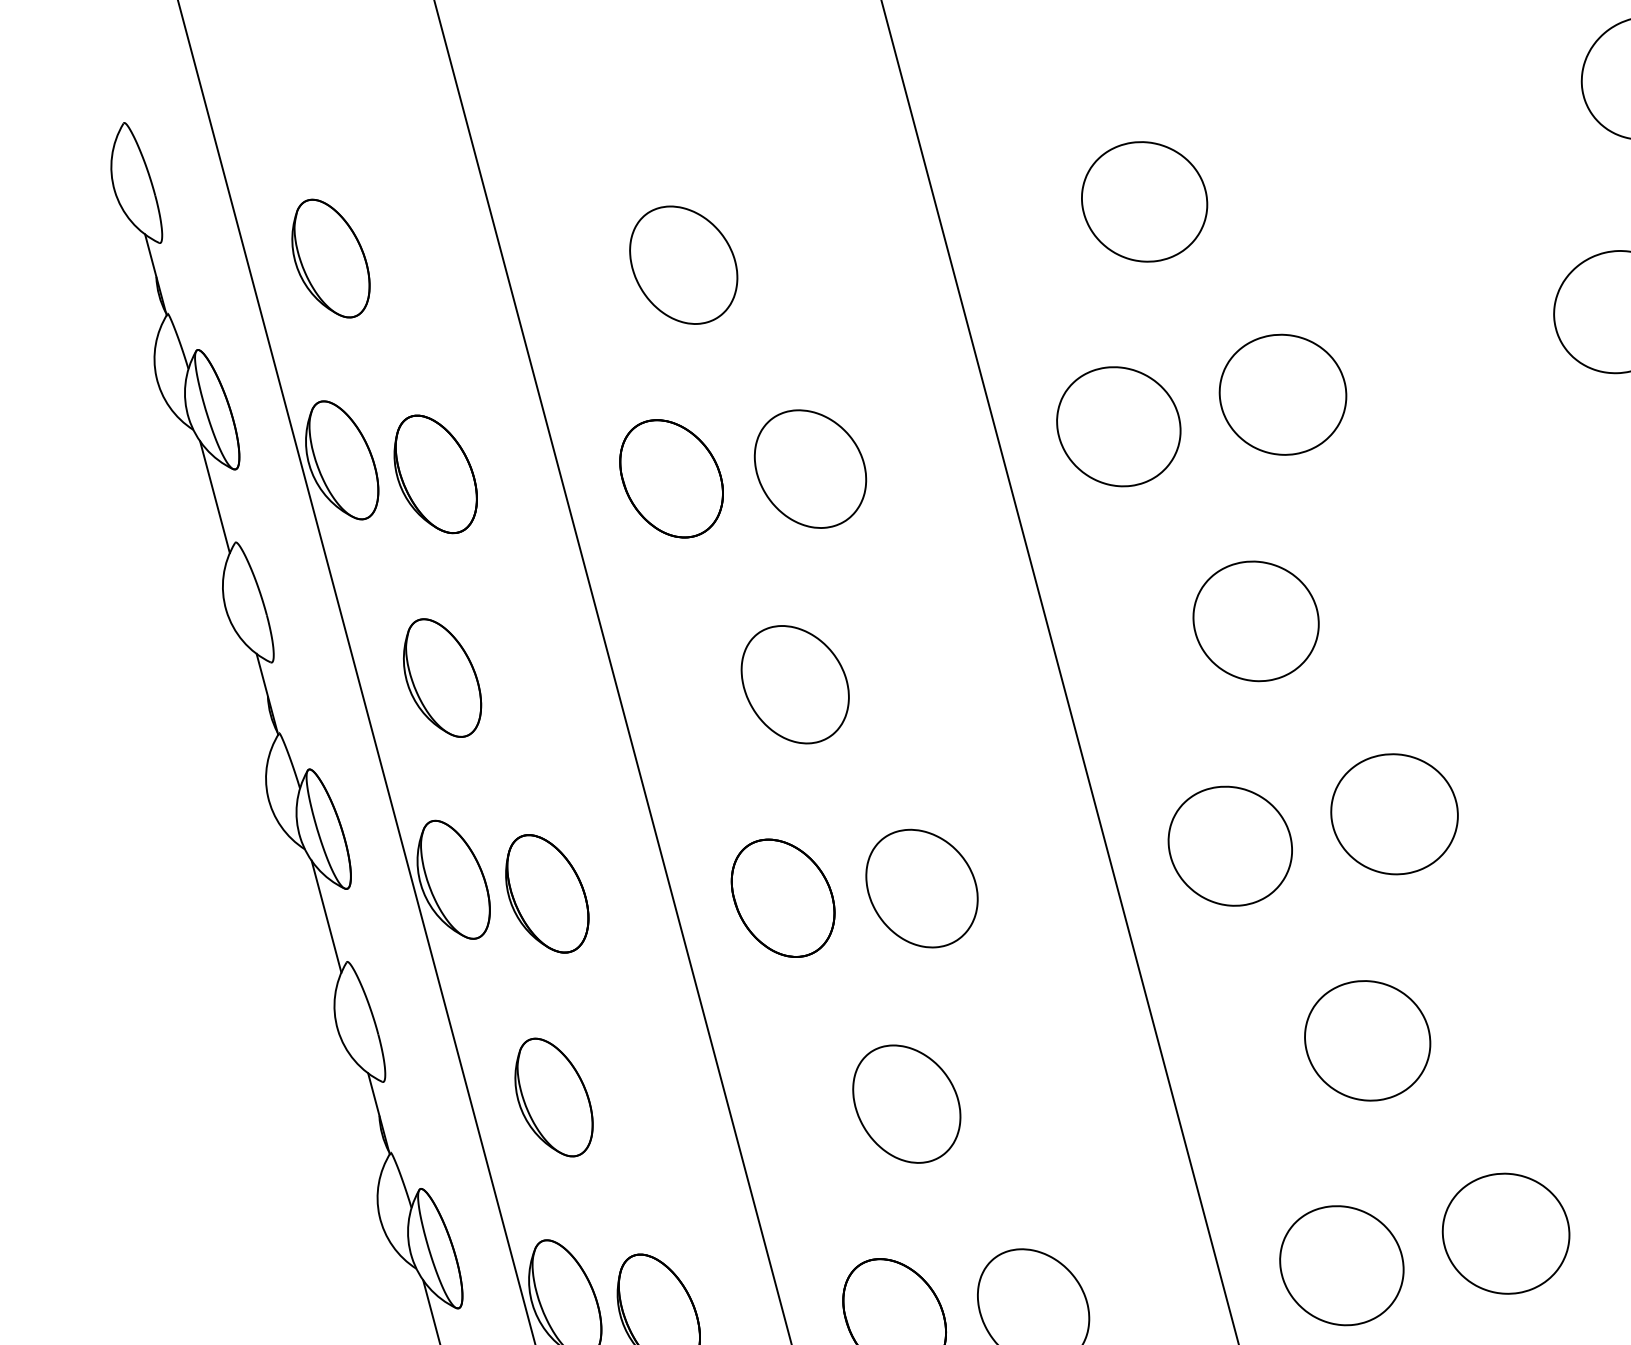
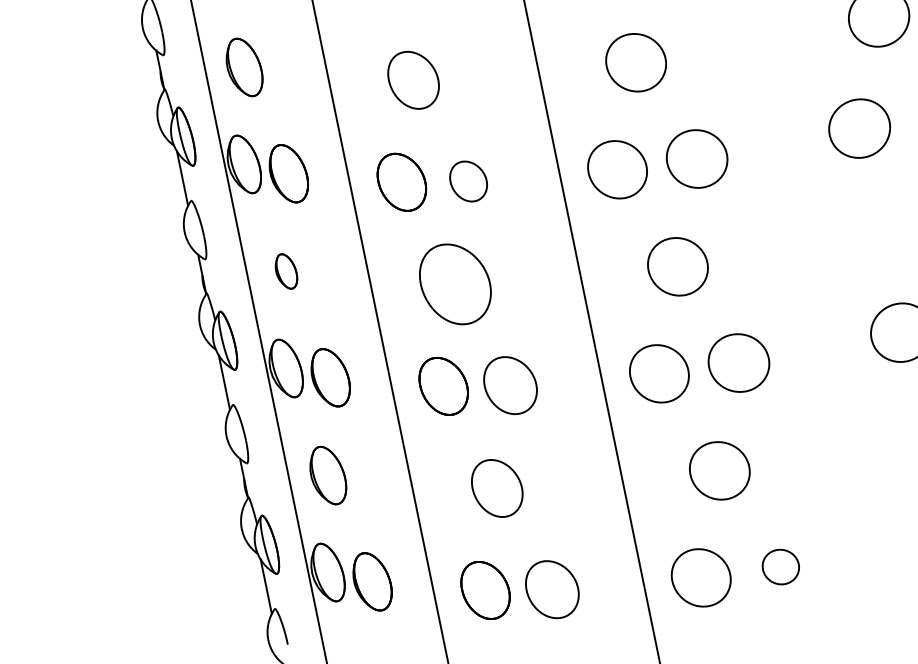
part: (810, 468) -> (468, 181), size x0.7
part: (442, 678) -> (286, 271), size x0.6
part: (795, 684) -> (455, 284), size x1.4
part: (1505, 1232) -> (780, 566), size x0.6

